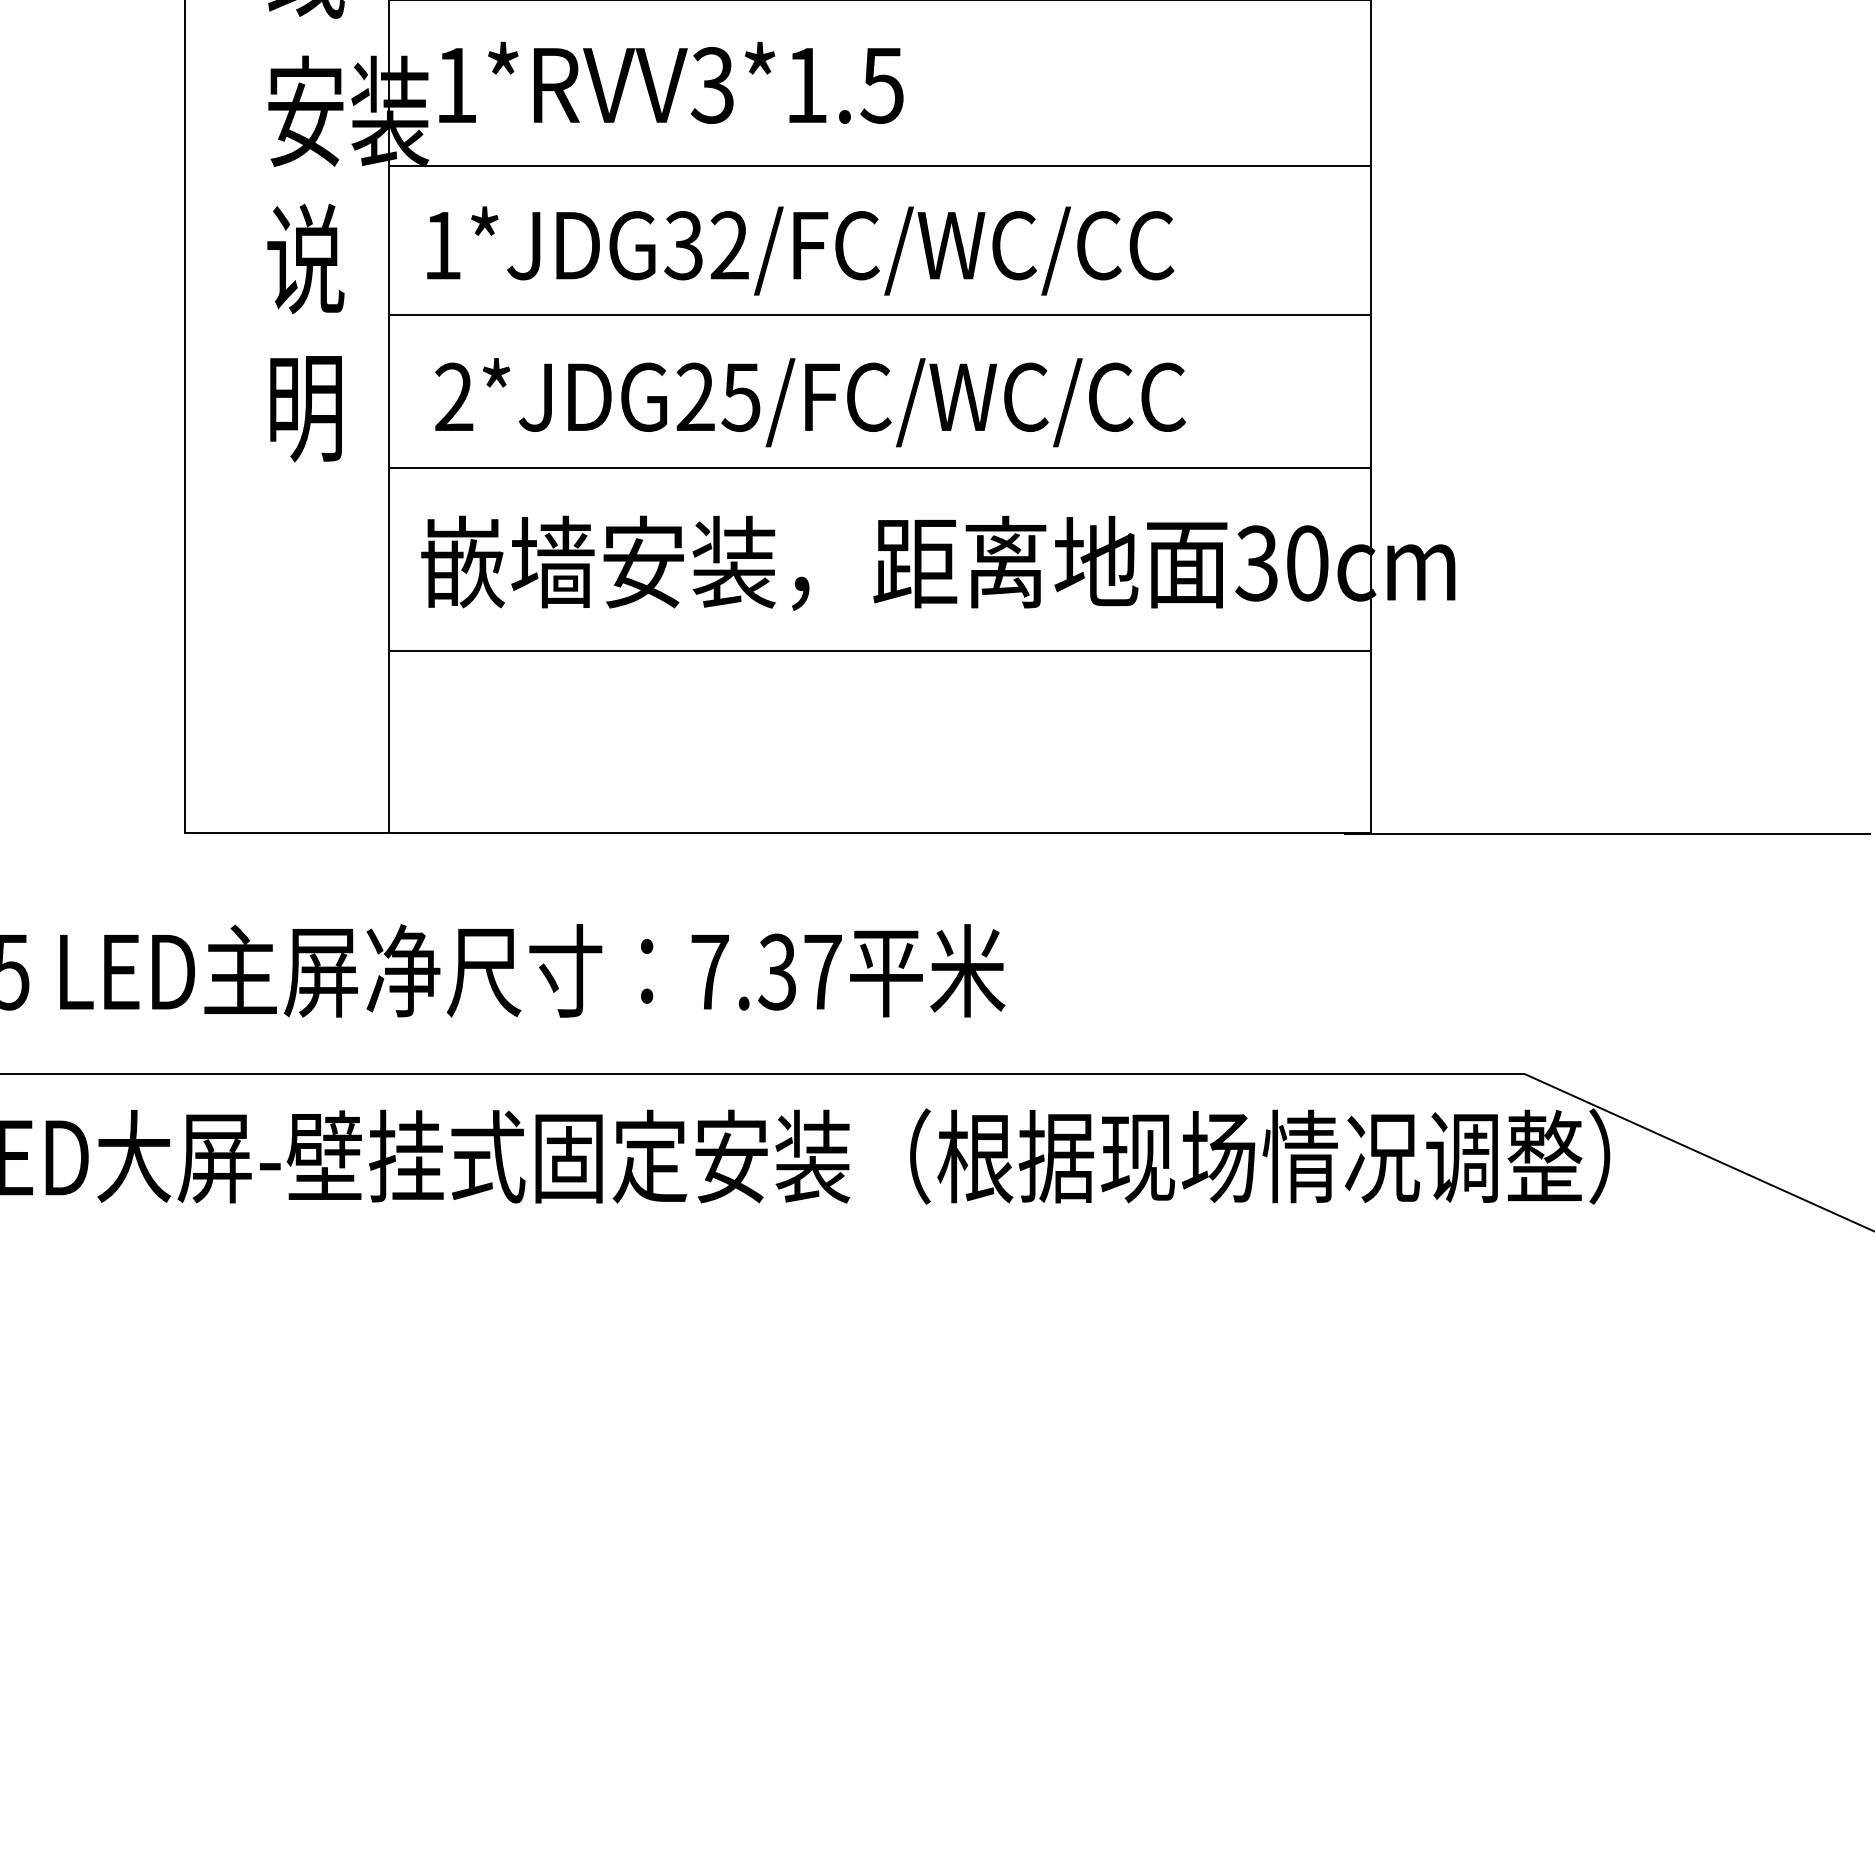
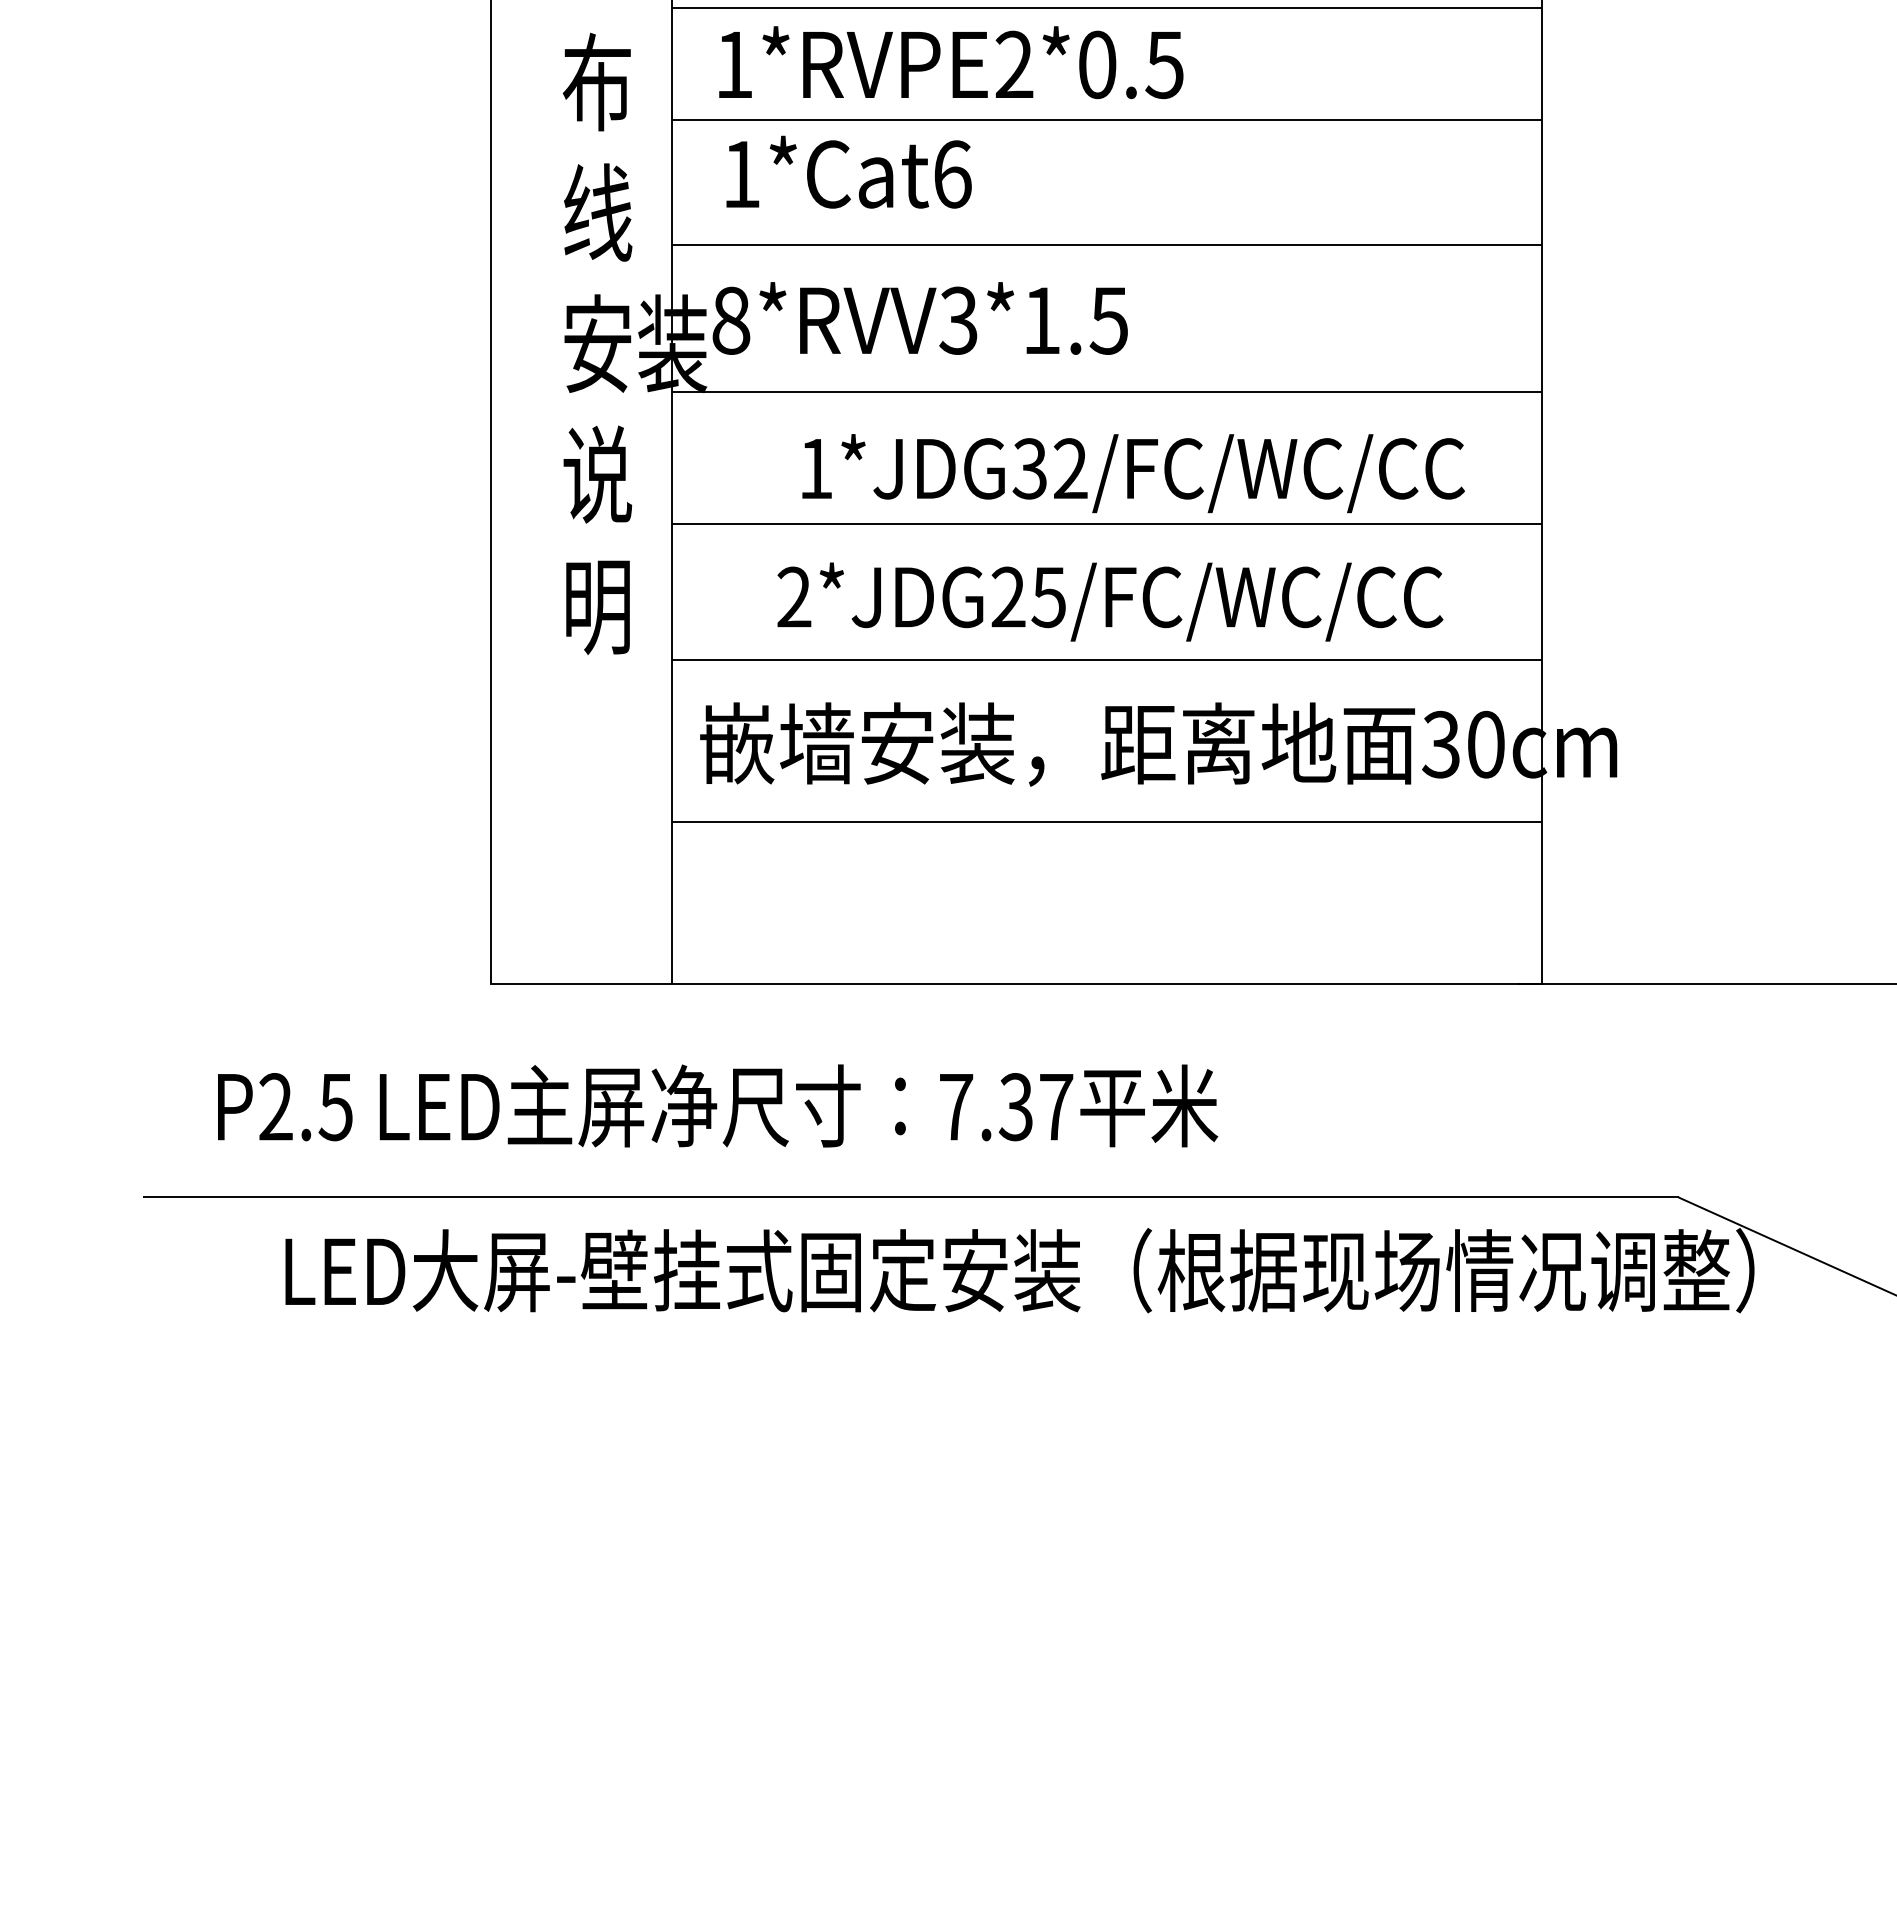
text: (456, 85) -> (731, 320), 1*RVV3*1.5 -> 8*RVV3*1.5
text: (800, 250) -> (1133, 473), moved
text: (810, 402) -> (1110, 601), moved

